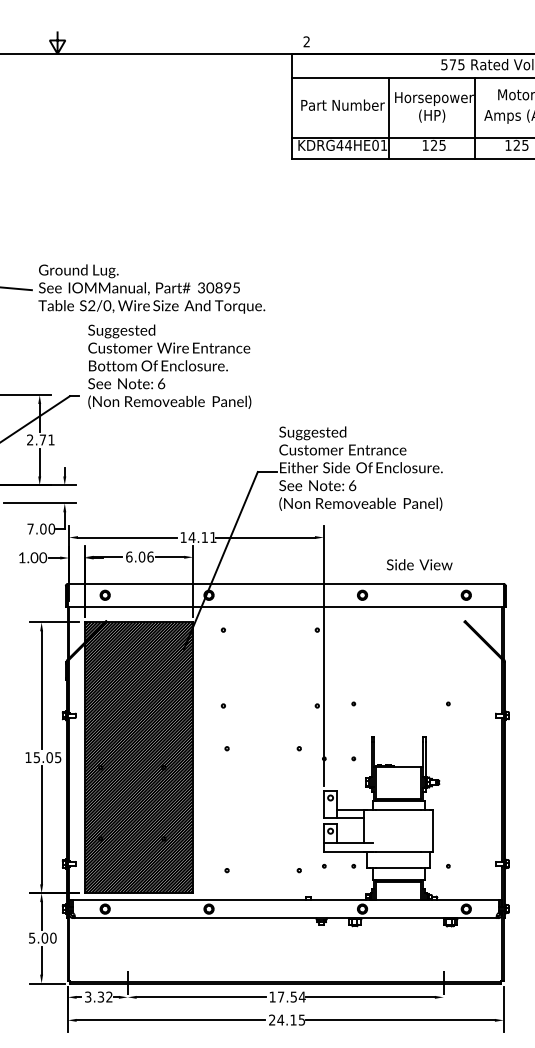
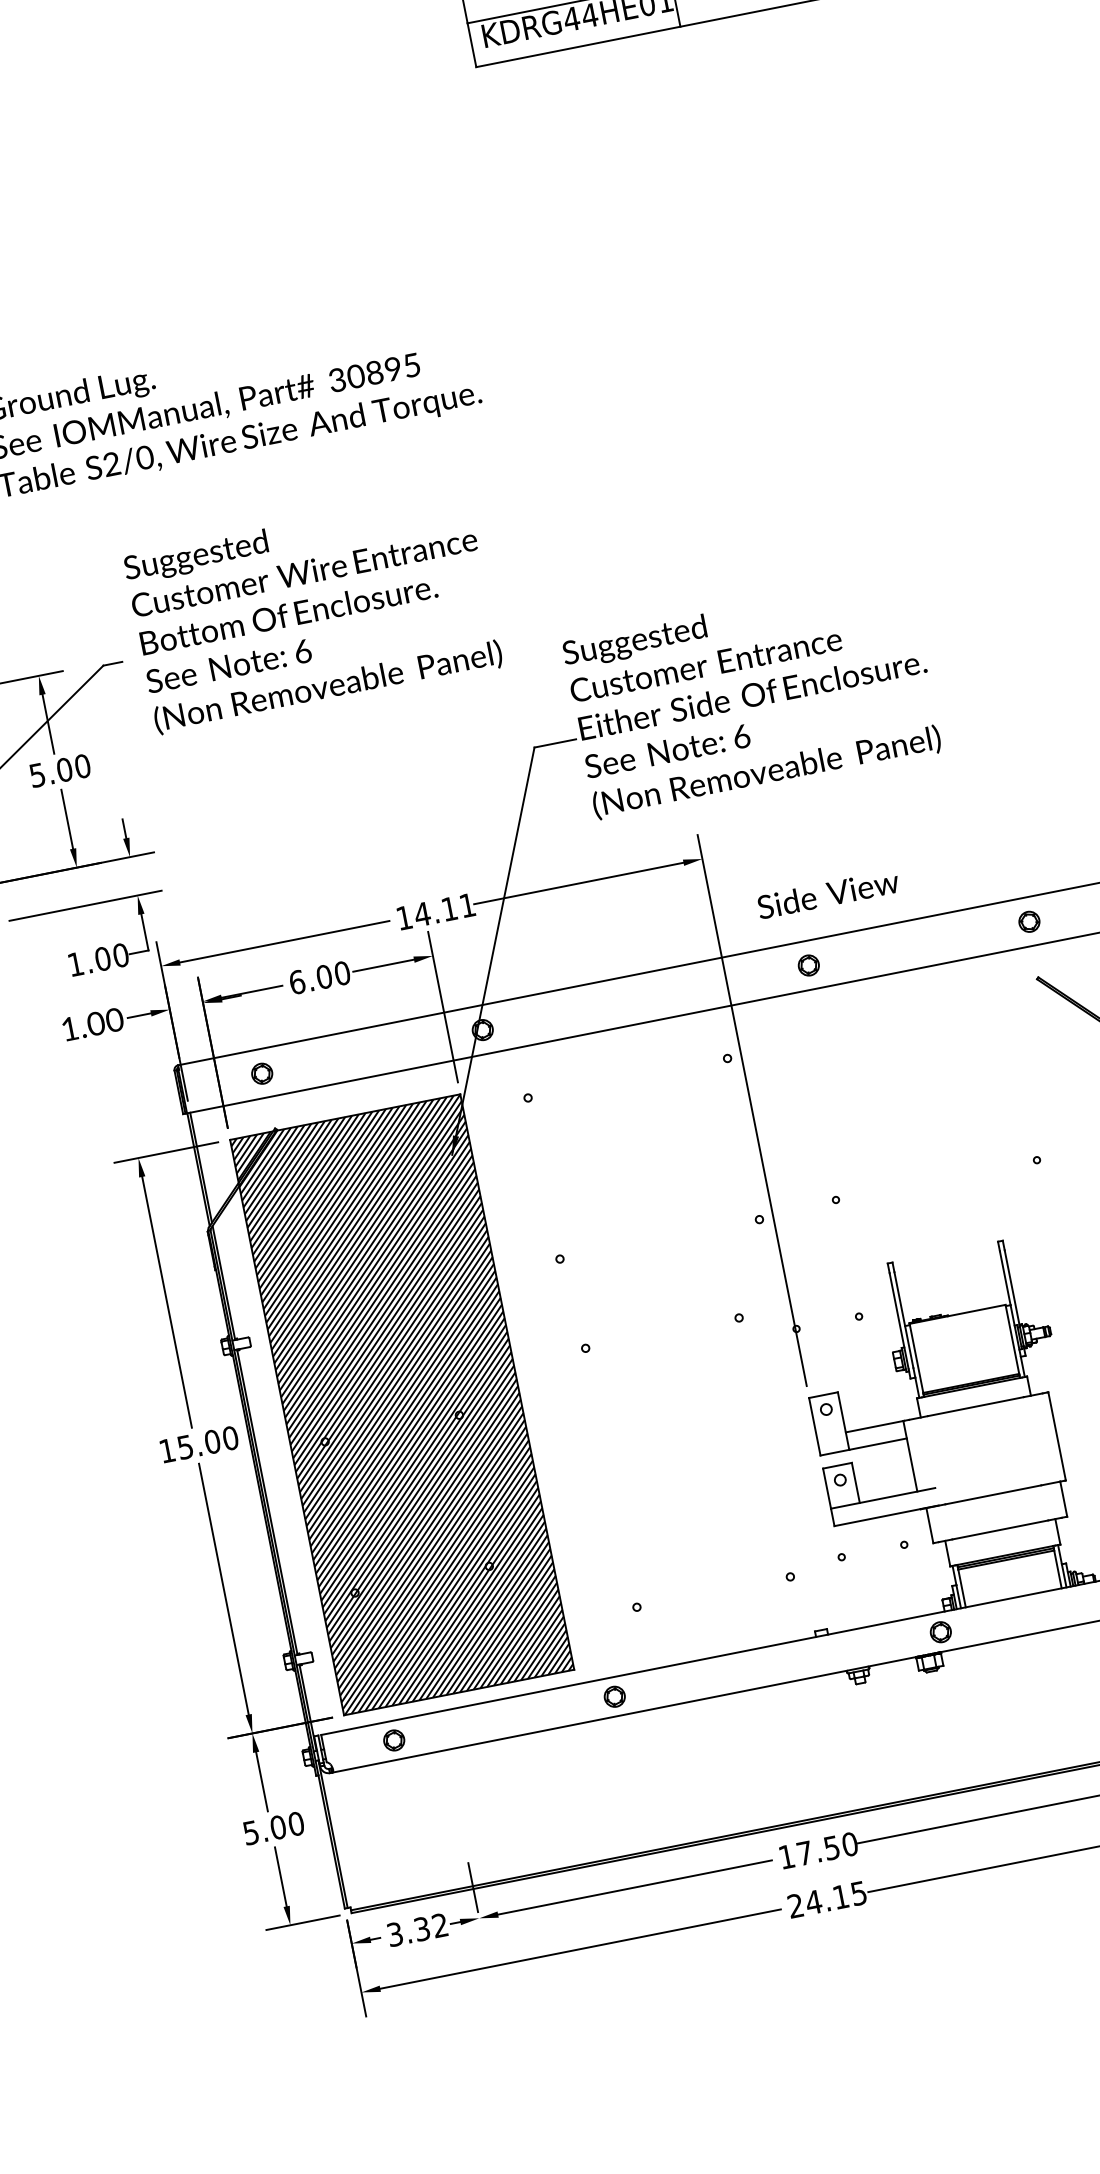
text: (169, 366) -> (312, 611), moved
text: (40, 439) -> (59, 769), 2.71 -> 5.00
text: (30, 528) -> (75, 963), 7.00 -> 1.00
text: (150, 556) -> (342, 972), 6.06 -> 6.00
text: (419, 564) -> (827, 893), moved
text: (57, 757) -> (229, 1438), 15.05 -> 15.00
text: (301, 996) -> (847, 1843), 17.54 -> 17.50

